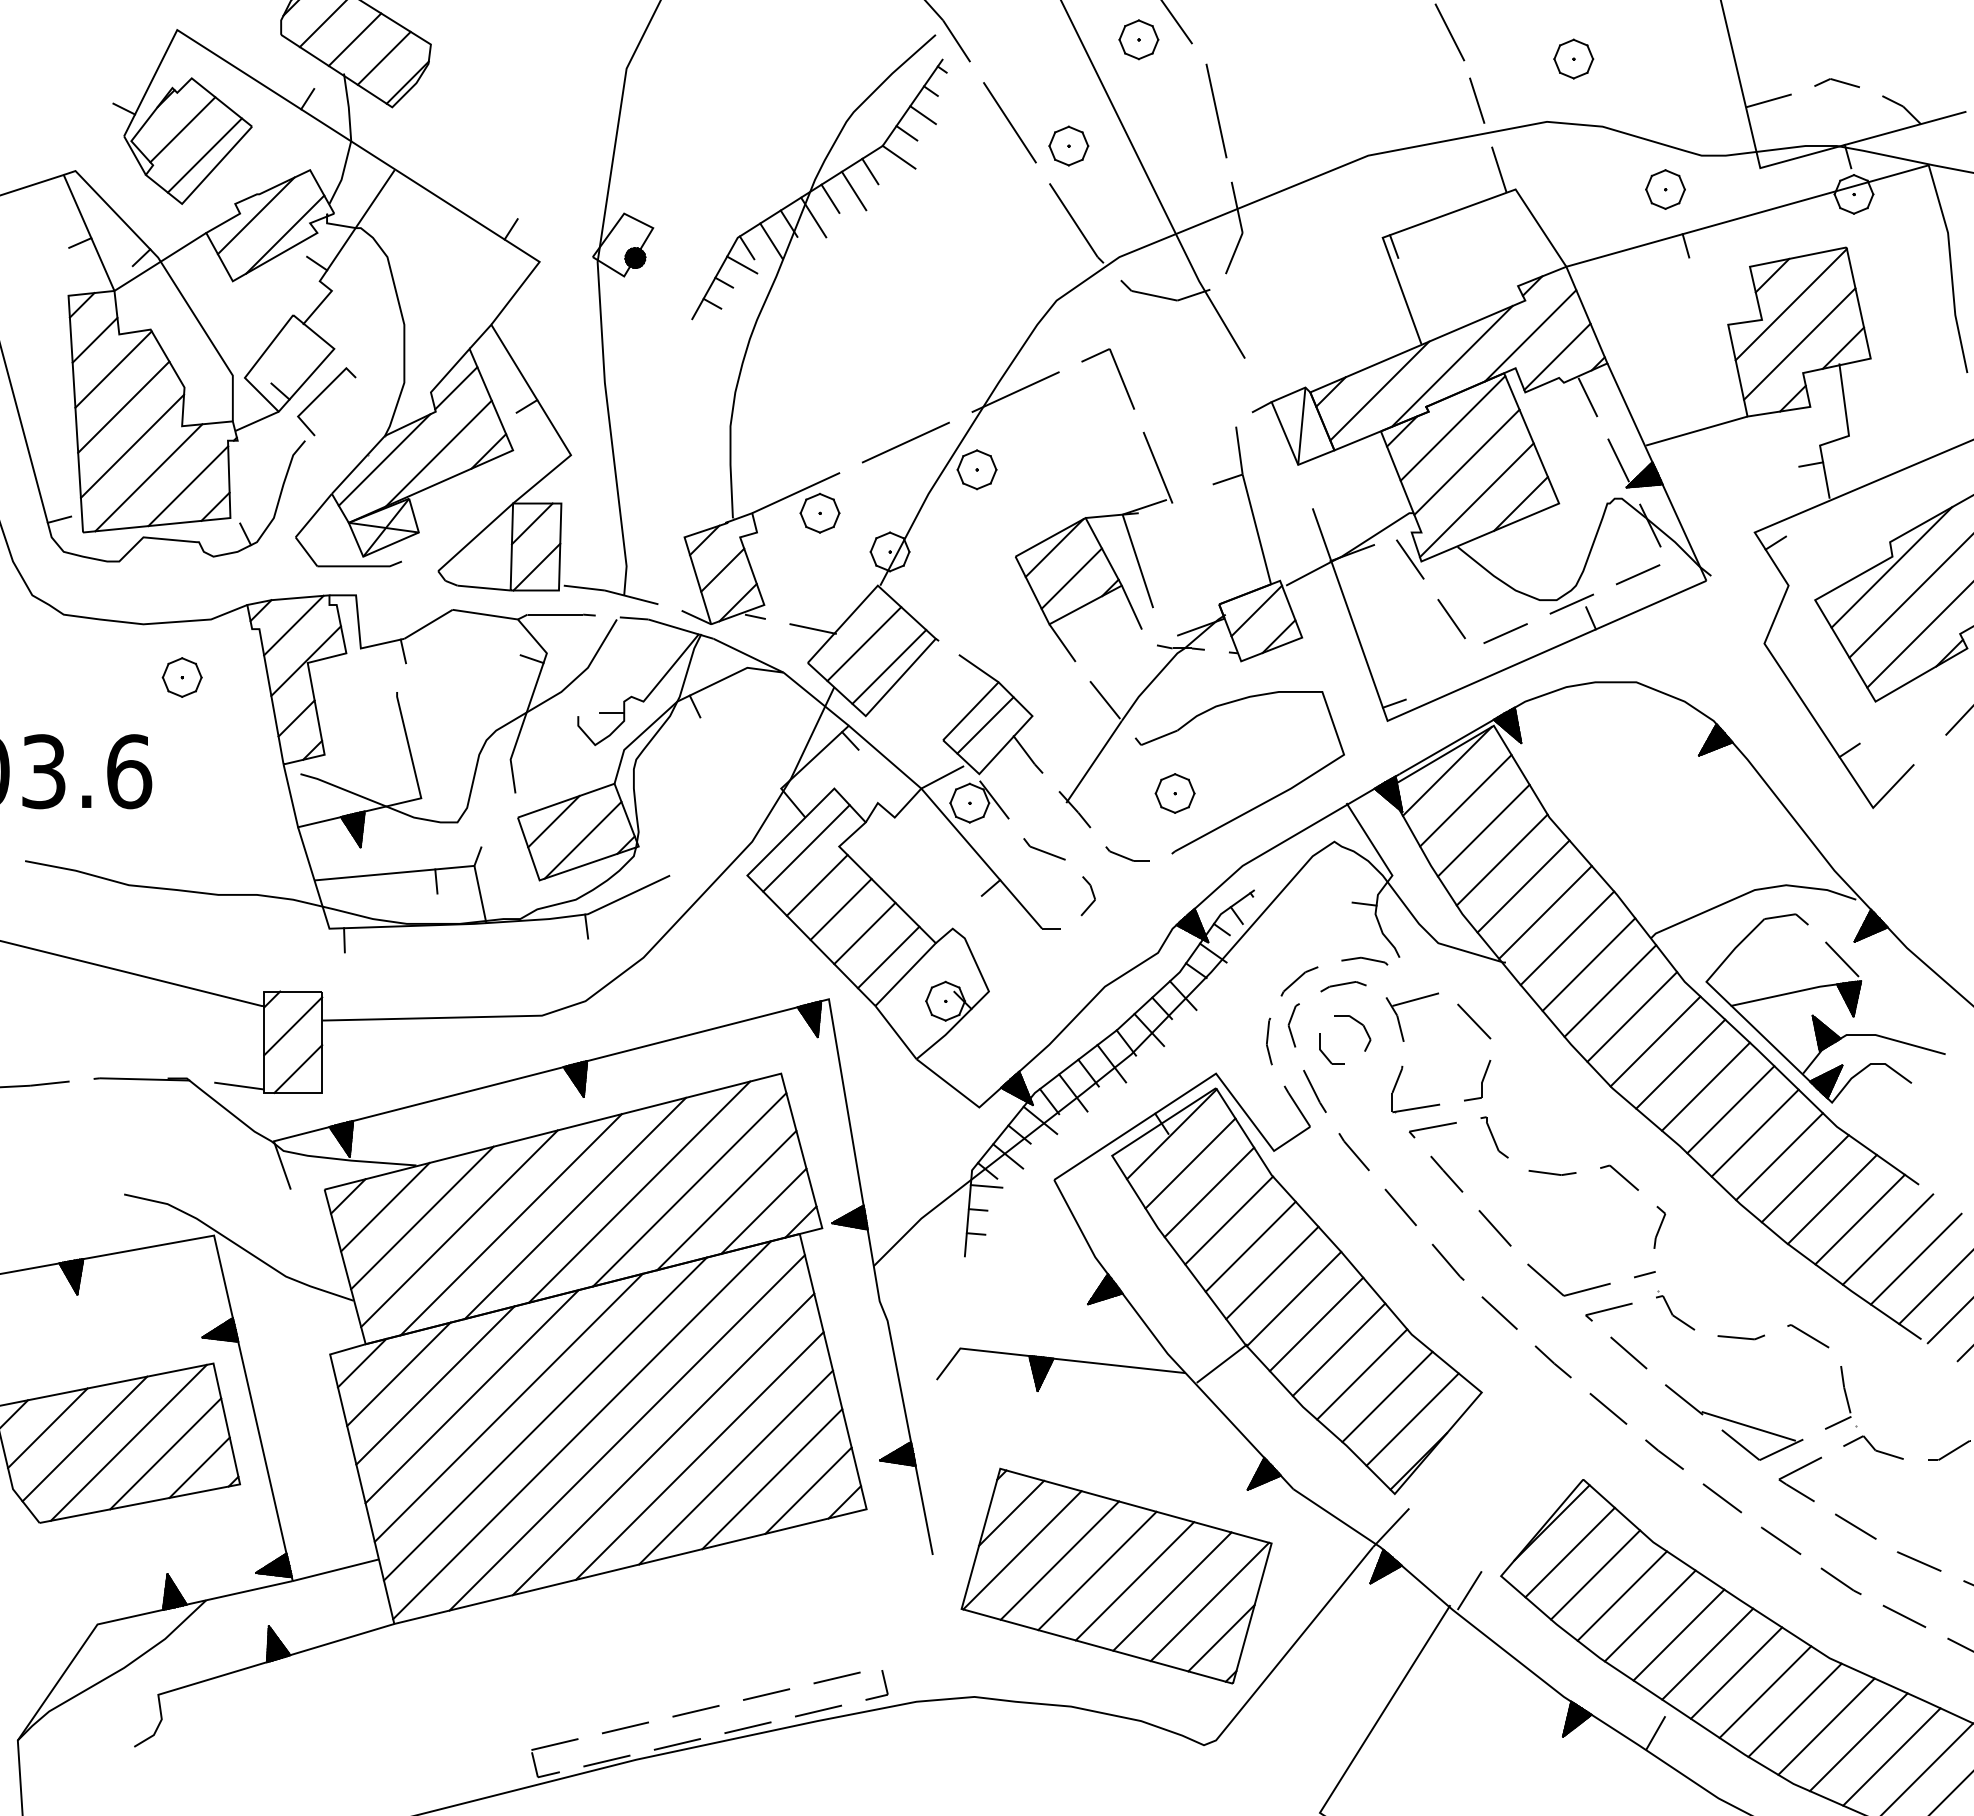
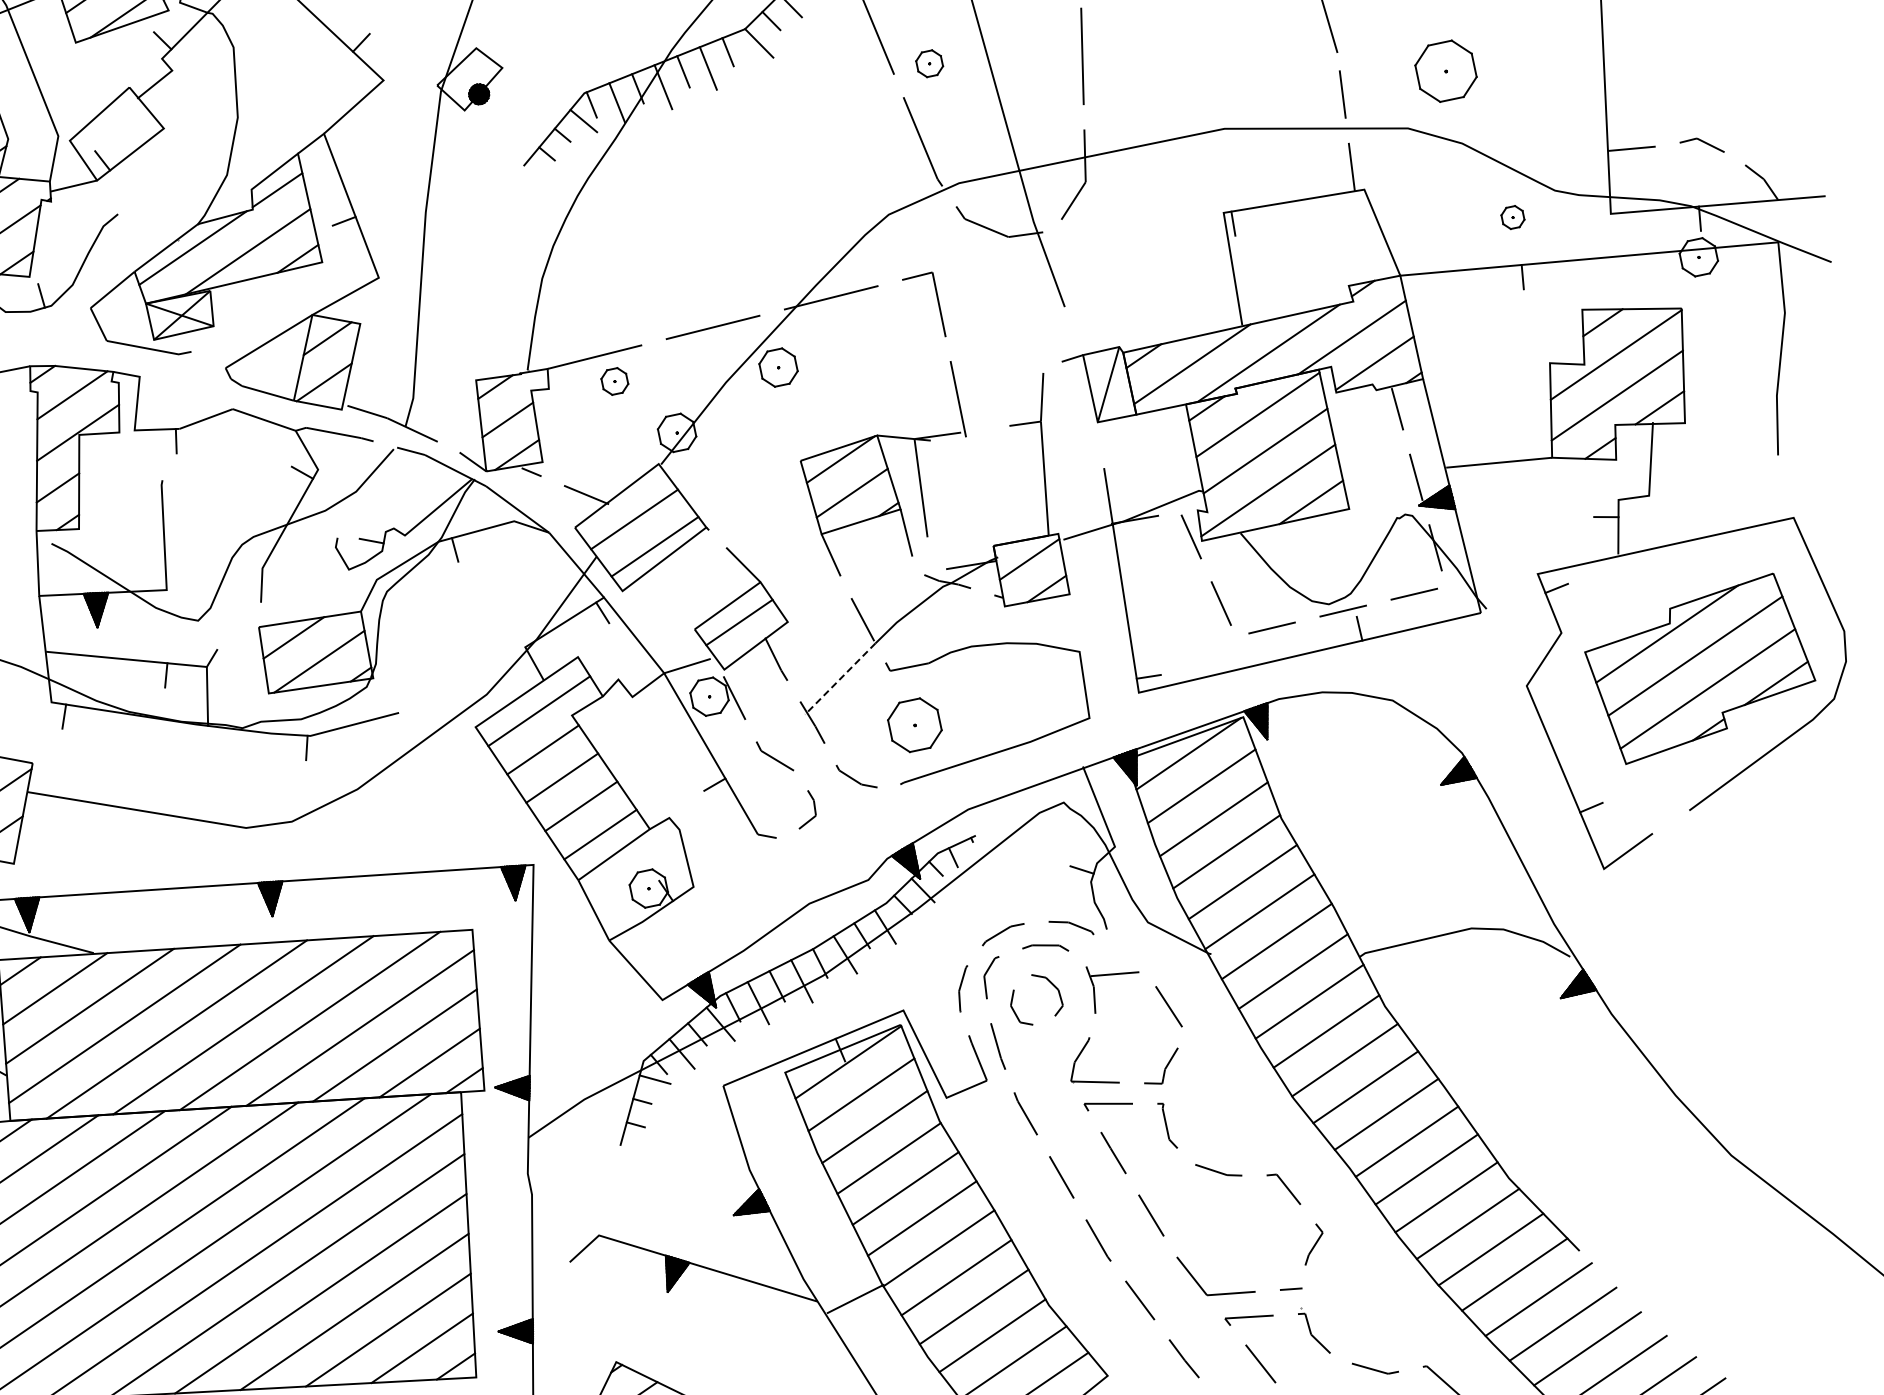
part: (1573, 58) -> (1446, 70), size x1.6
part: (1068, 145) -> (929, 63), size x0.7
part: (1665, 189) -> (1512, 217), size x0.6
line: (320, 395) -> (141, 172), removed
part: (819, 512) -> (614, 380), size x0.7
line: (1094, 762) -> (840, 679), solid -> dashed
part: (1174, 793) -> (914, 725), size x1.4
part: (1819, 1019) -> (1511, 1068), removed

